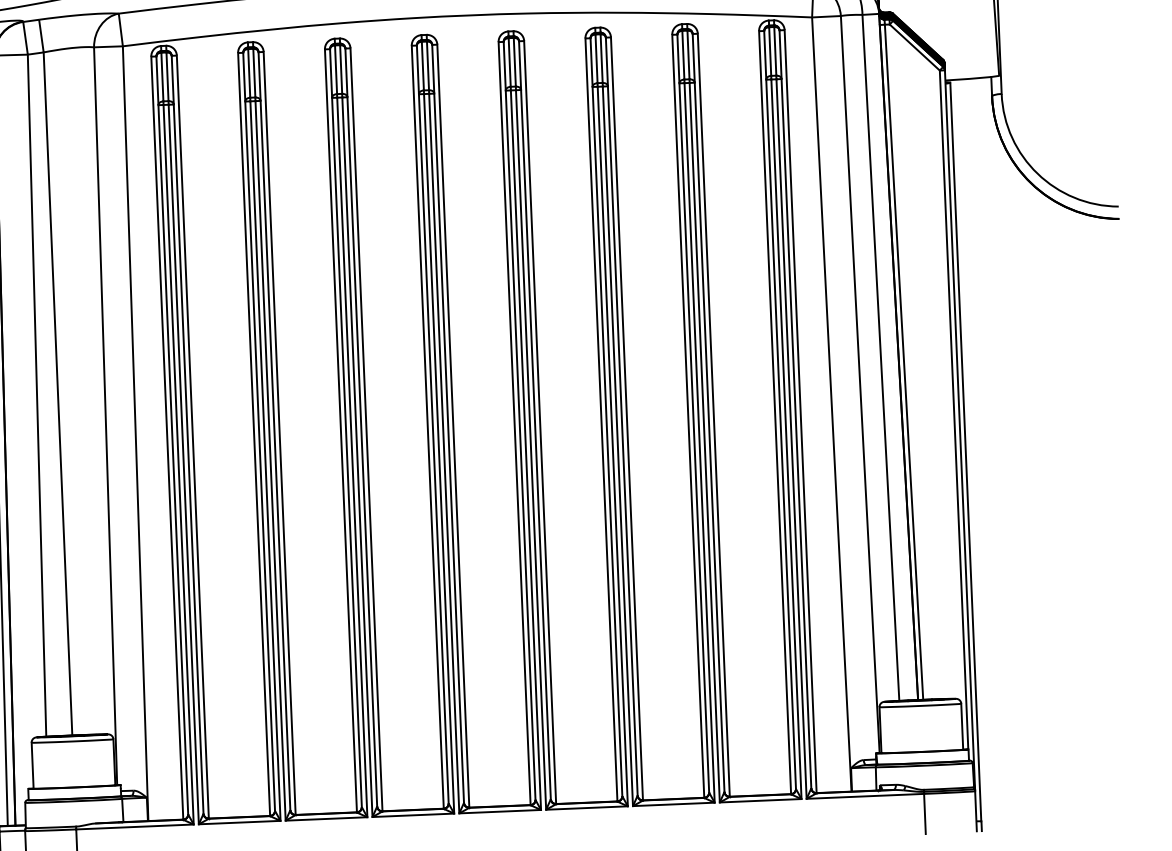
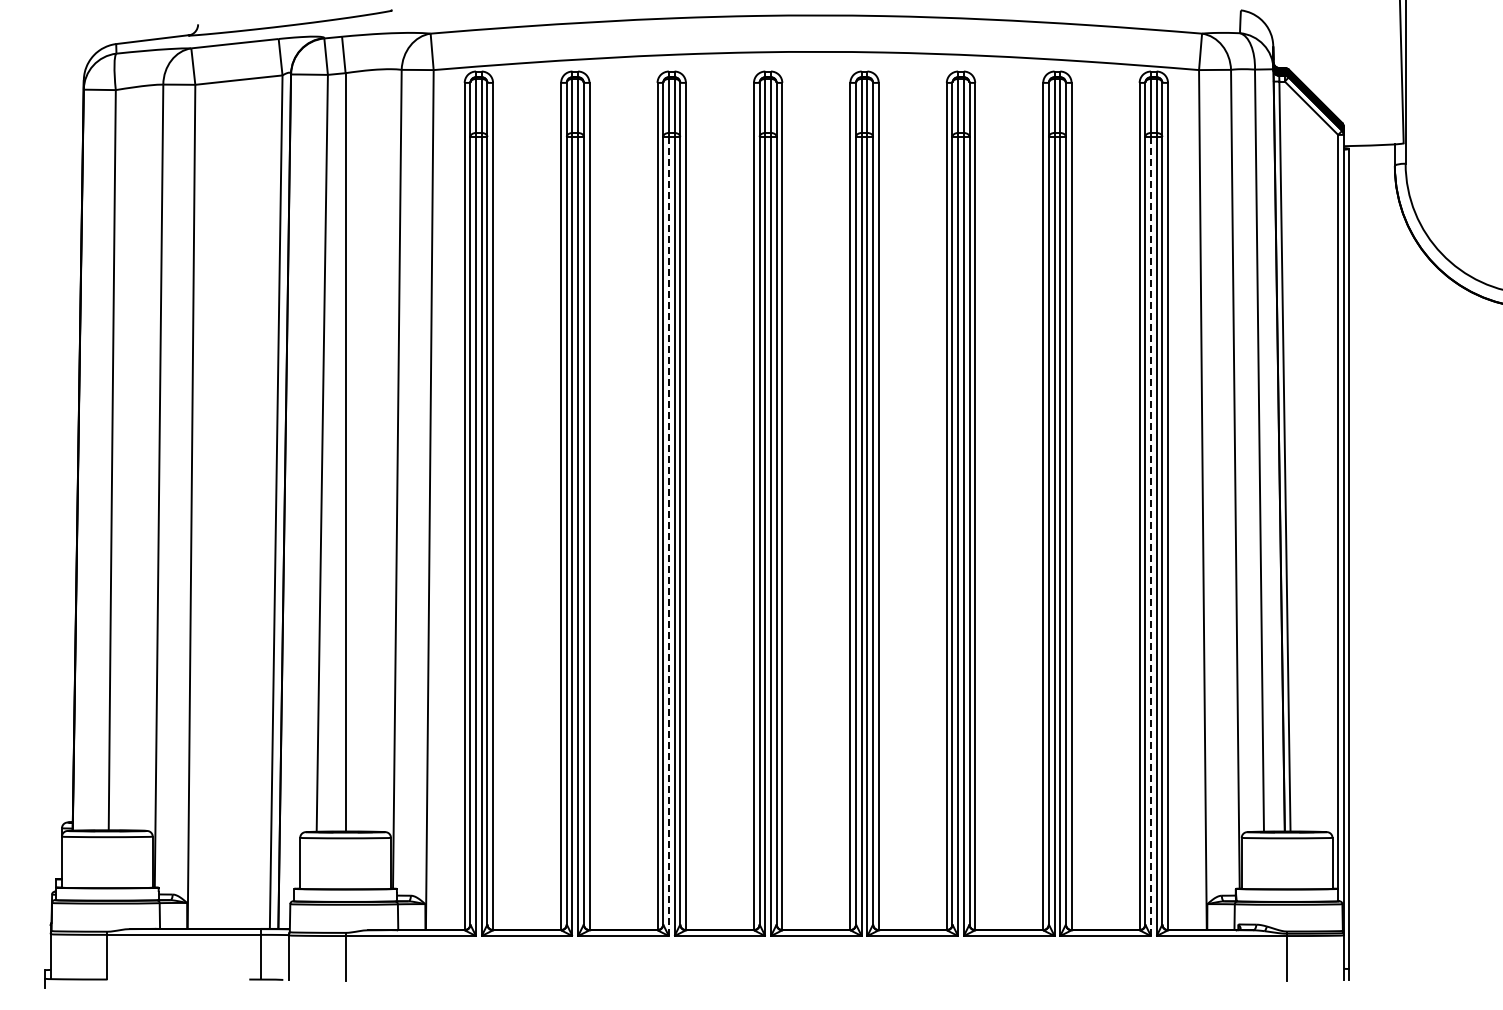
line: (786, 439) -> (1151, 536), solid -> dashed
line: (351, 457) -> (668, 536), solid -> dashed

